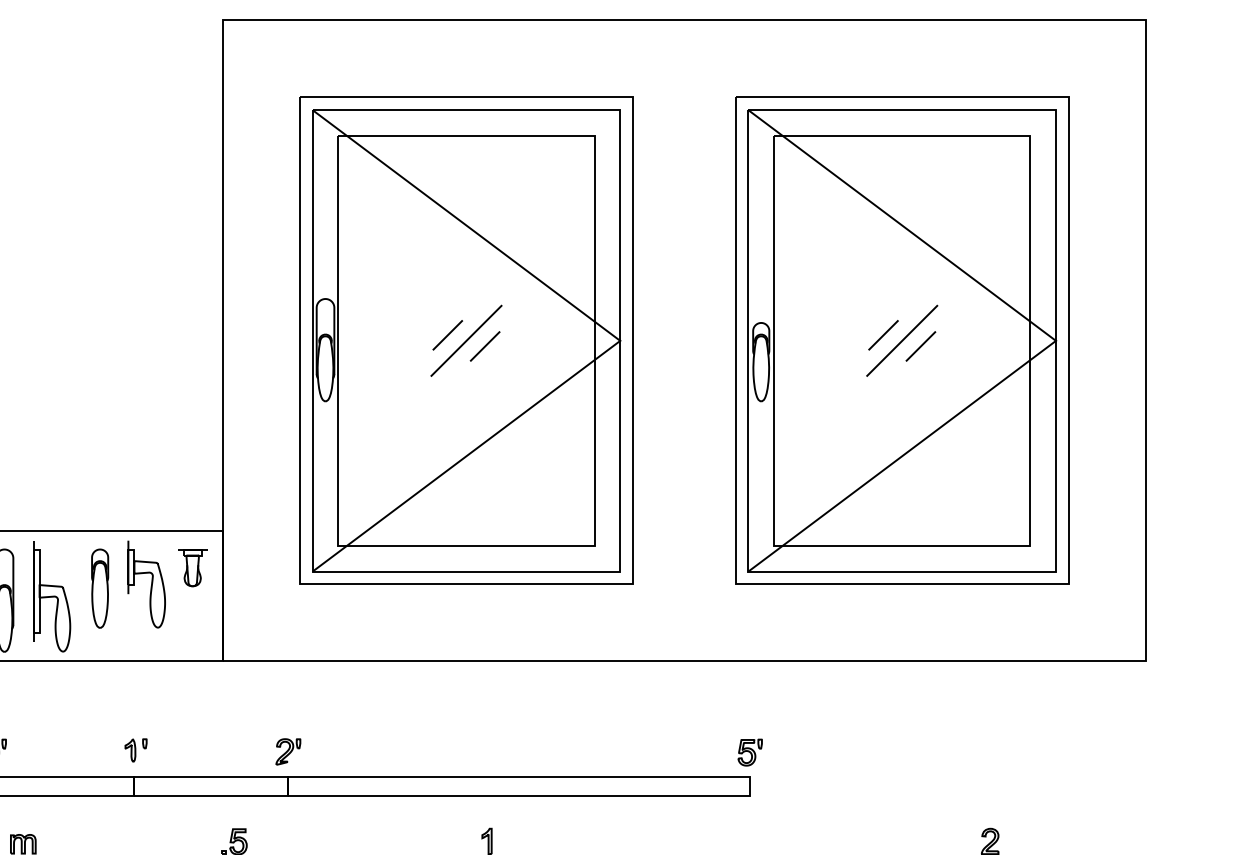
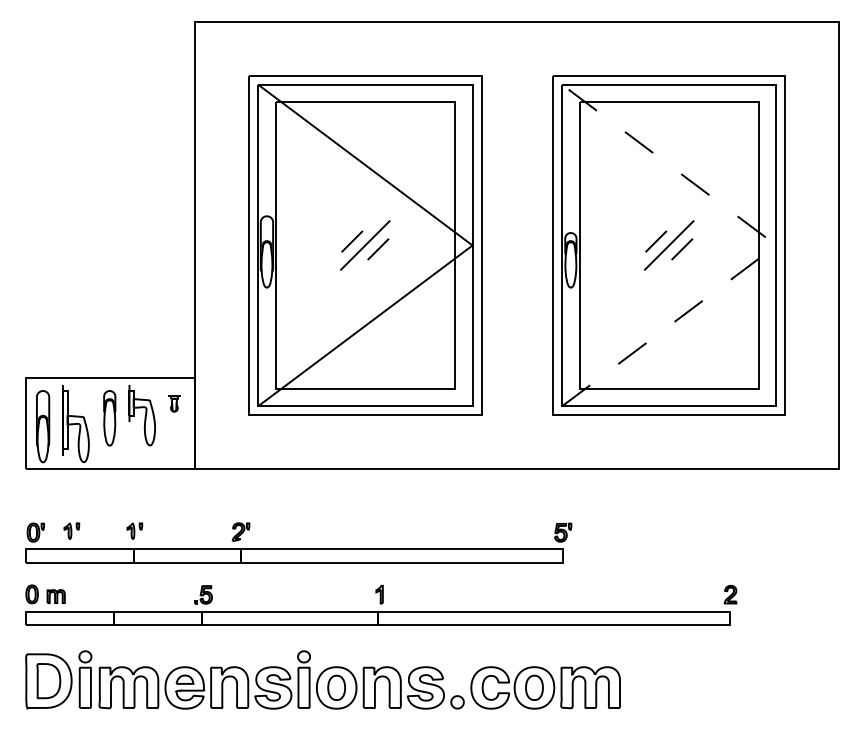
line: (1056, 340) -> (776, 245), solid -> dashed
part: (192, 567) -> (174, 403), size x0.6
part: (45, 749) -> (71, 530), added

